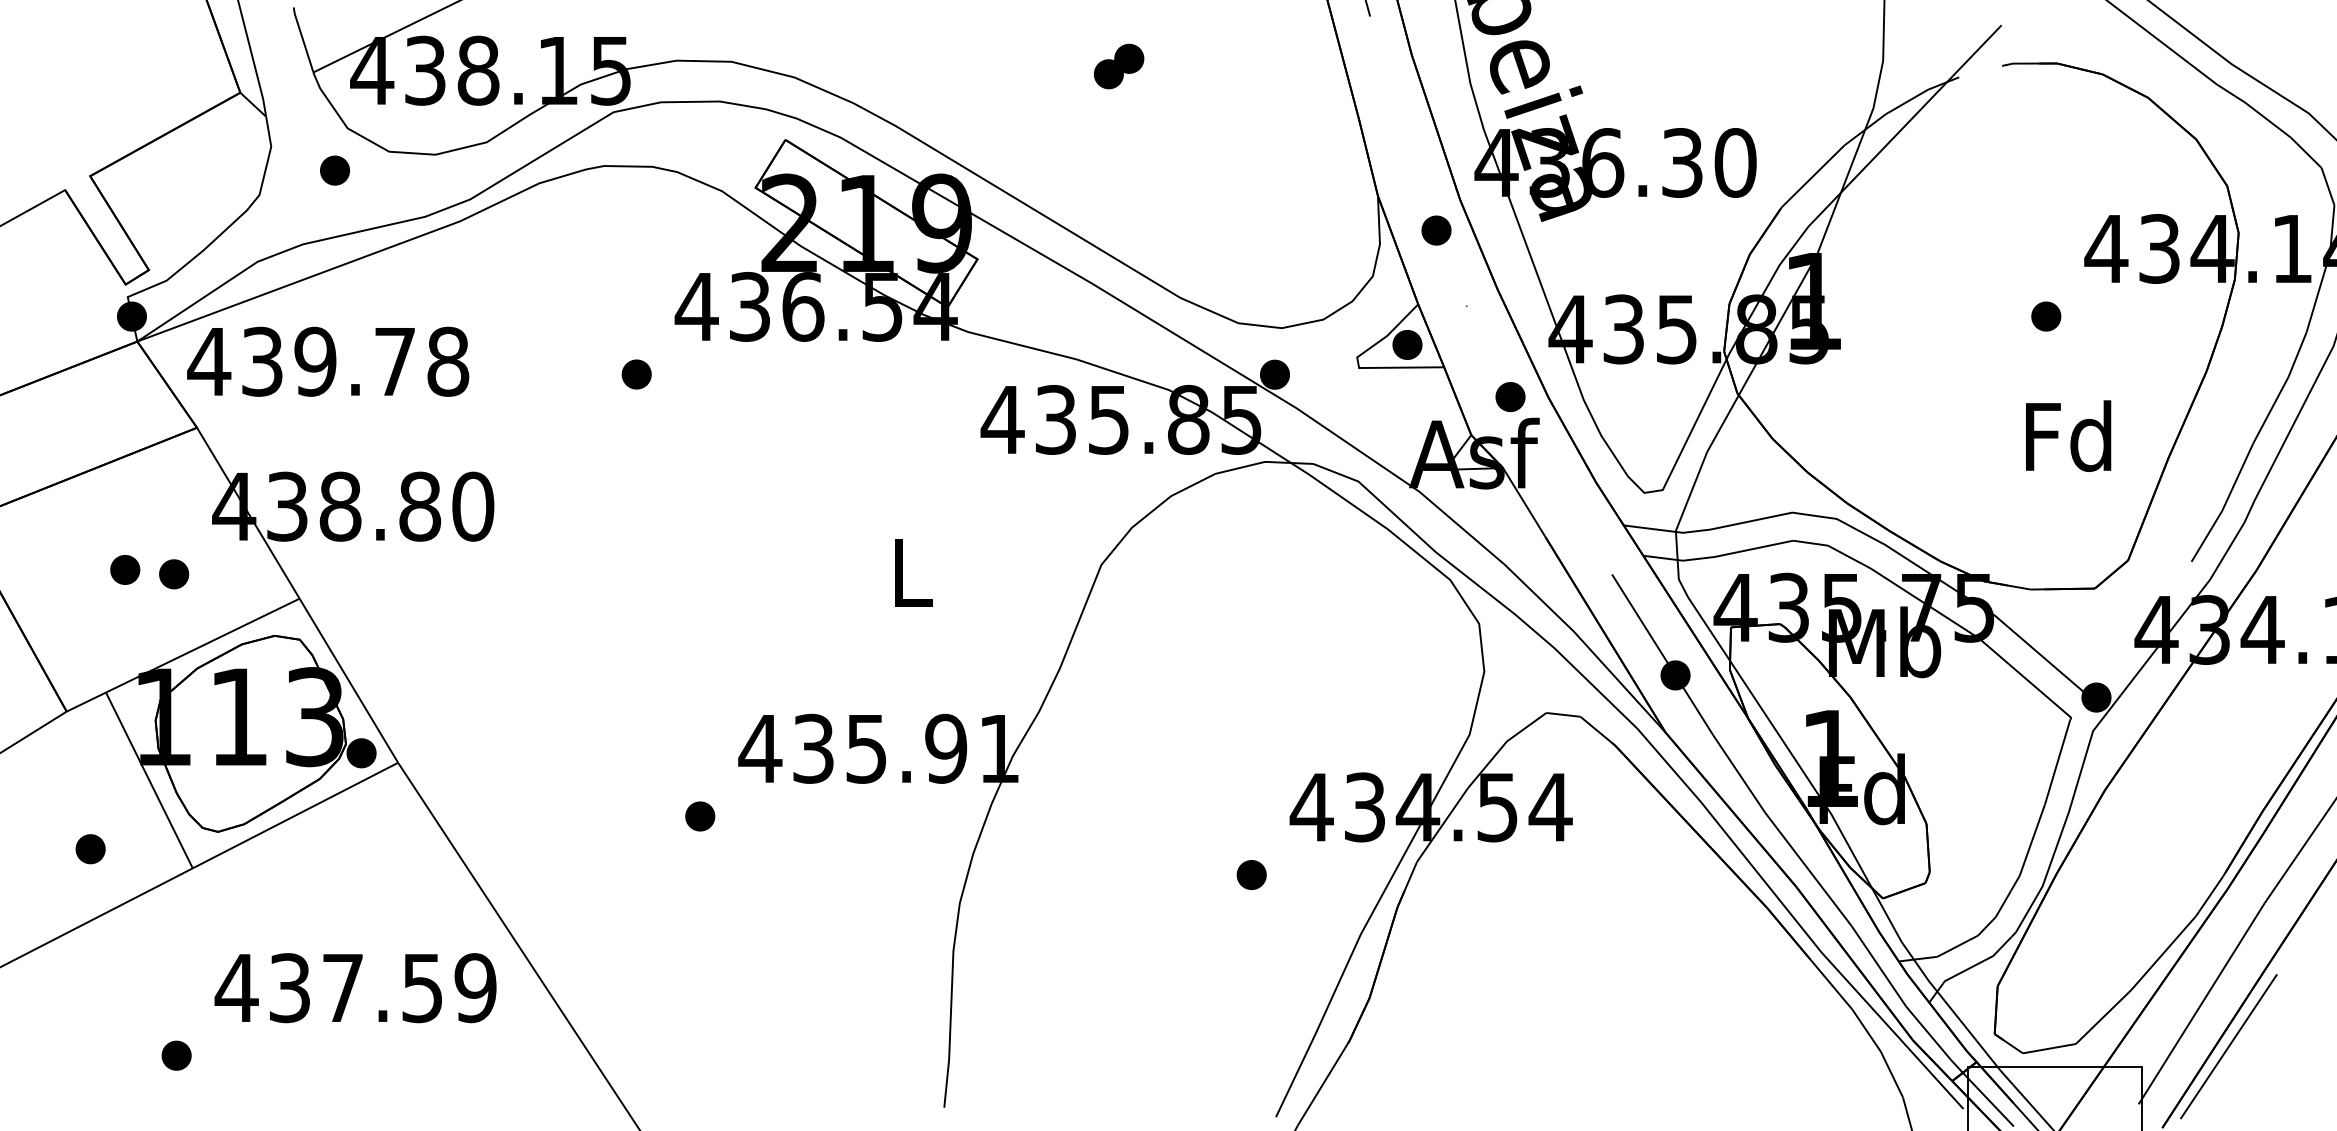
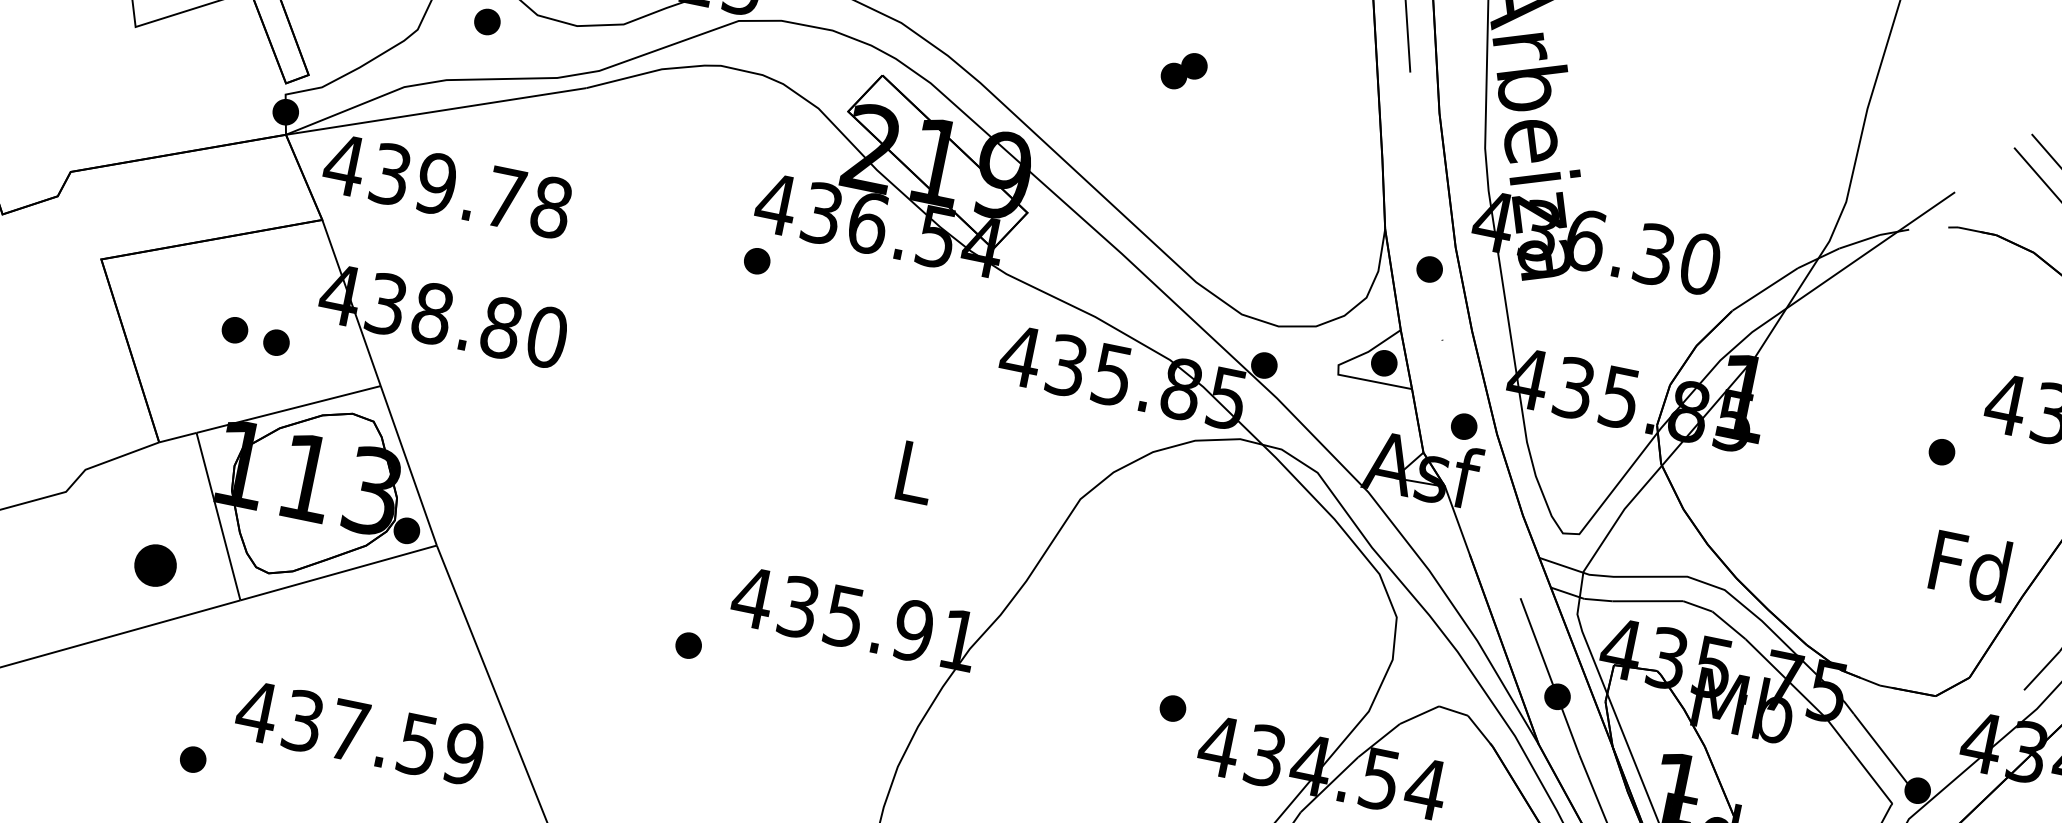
part: (636, 374) -> (756, 261), moved
text: (2068, 435) -> (1970, 565), moved
part: (90, 849) -> (155, 565), size x1.6
part: (1251, 874) -> (1172, 708), moved

